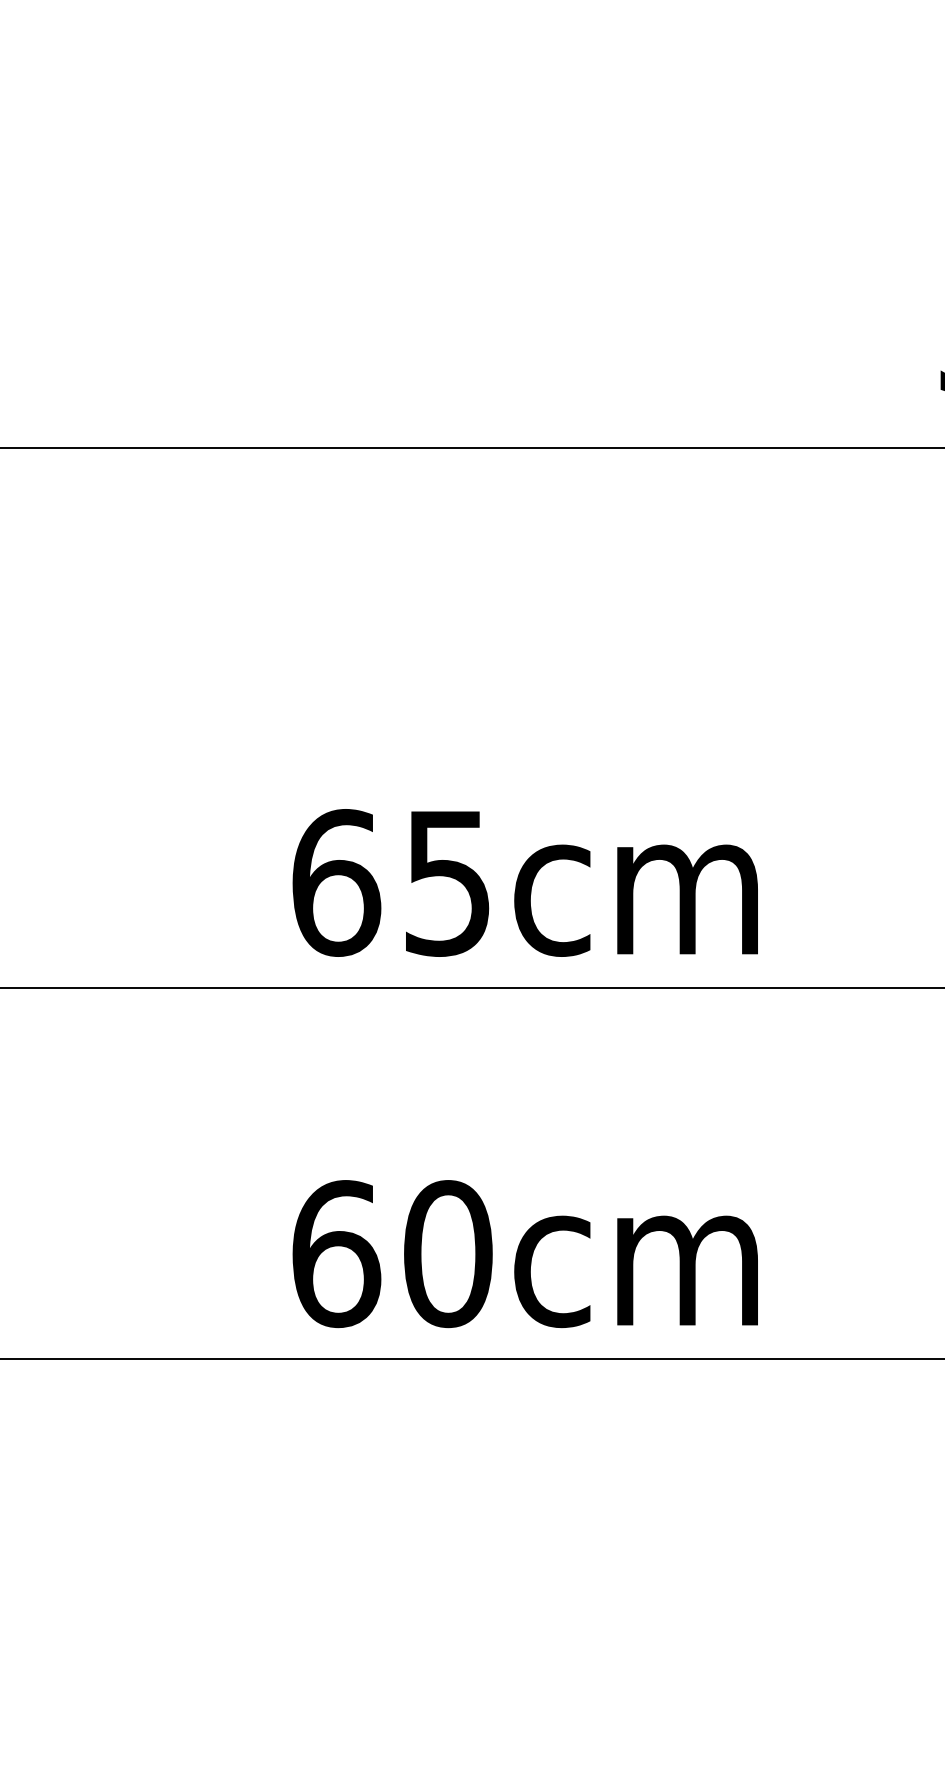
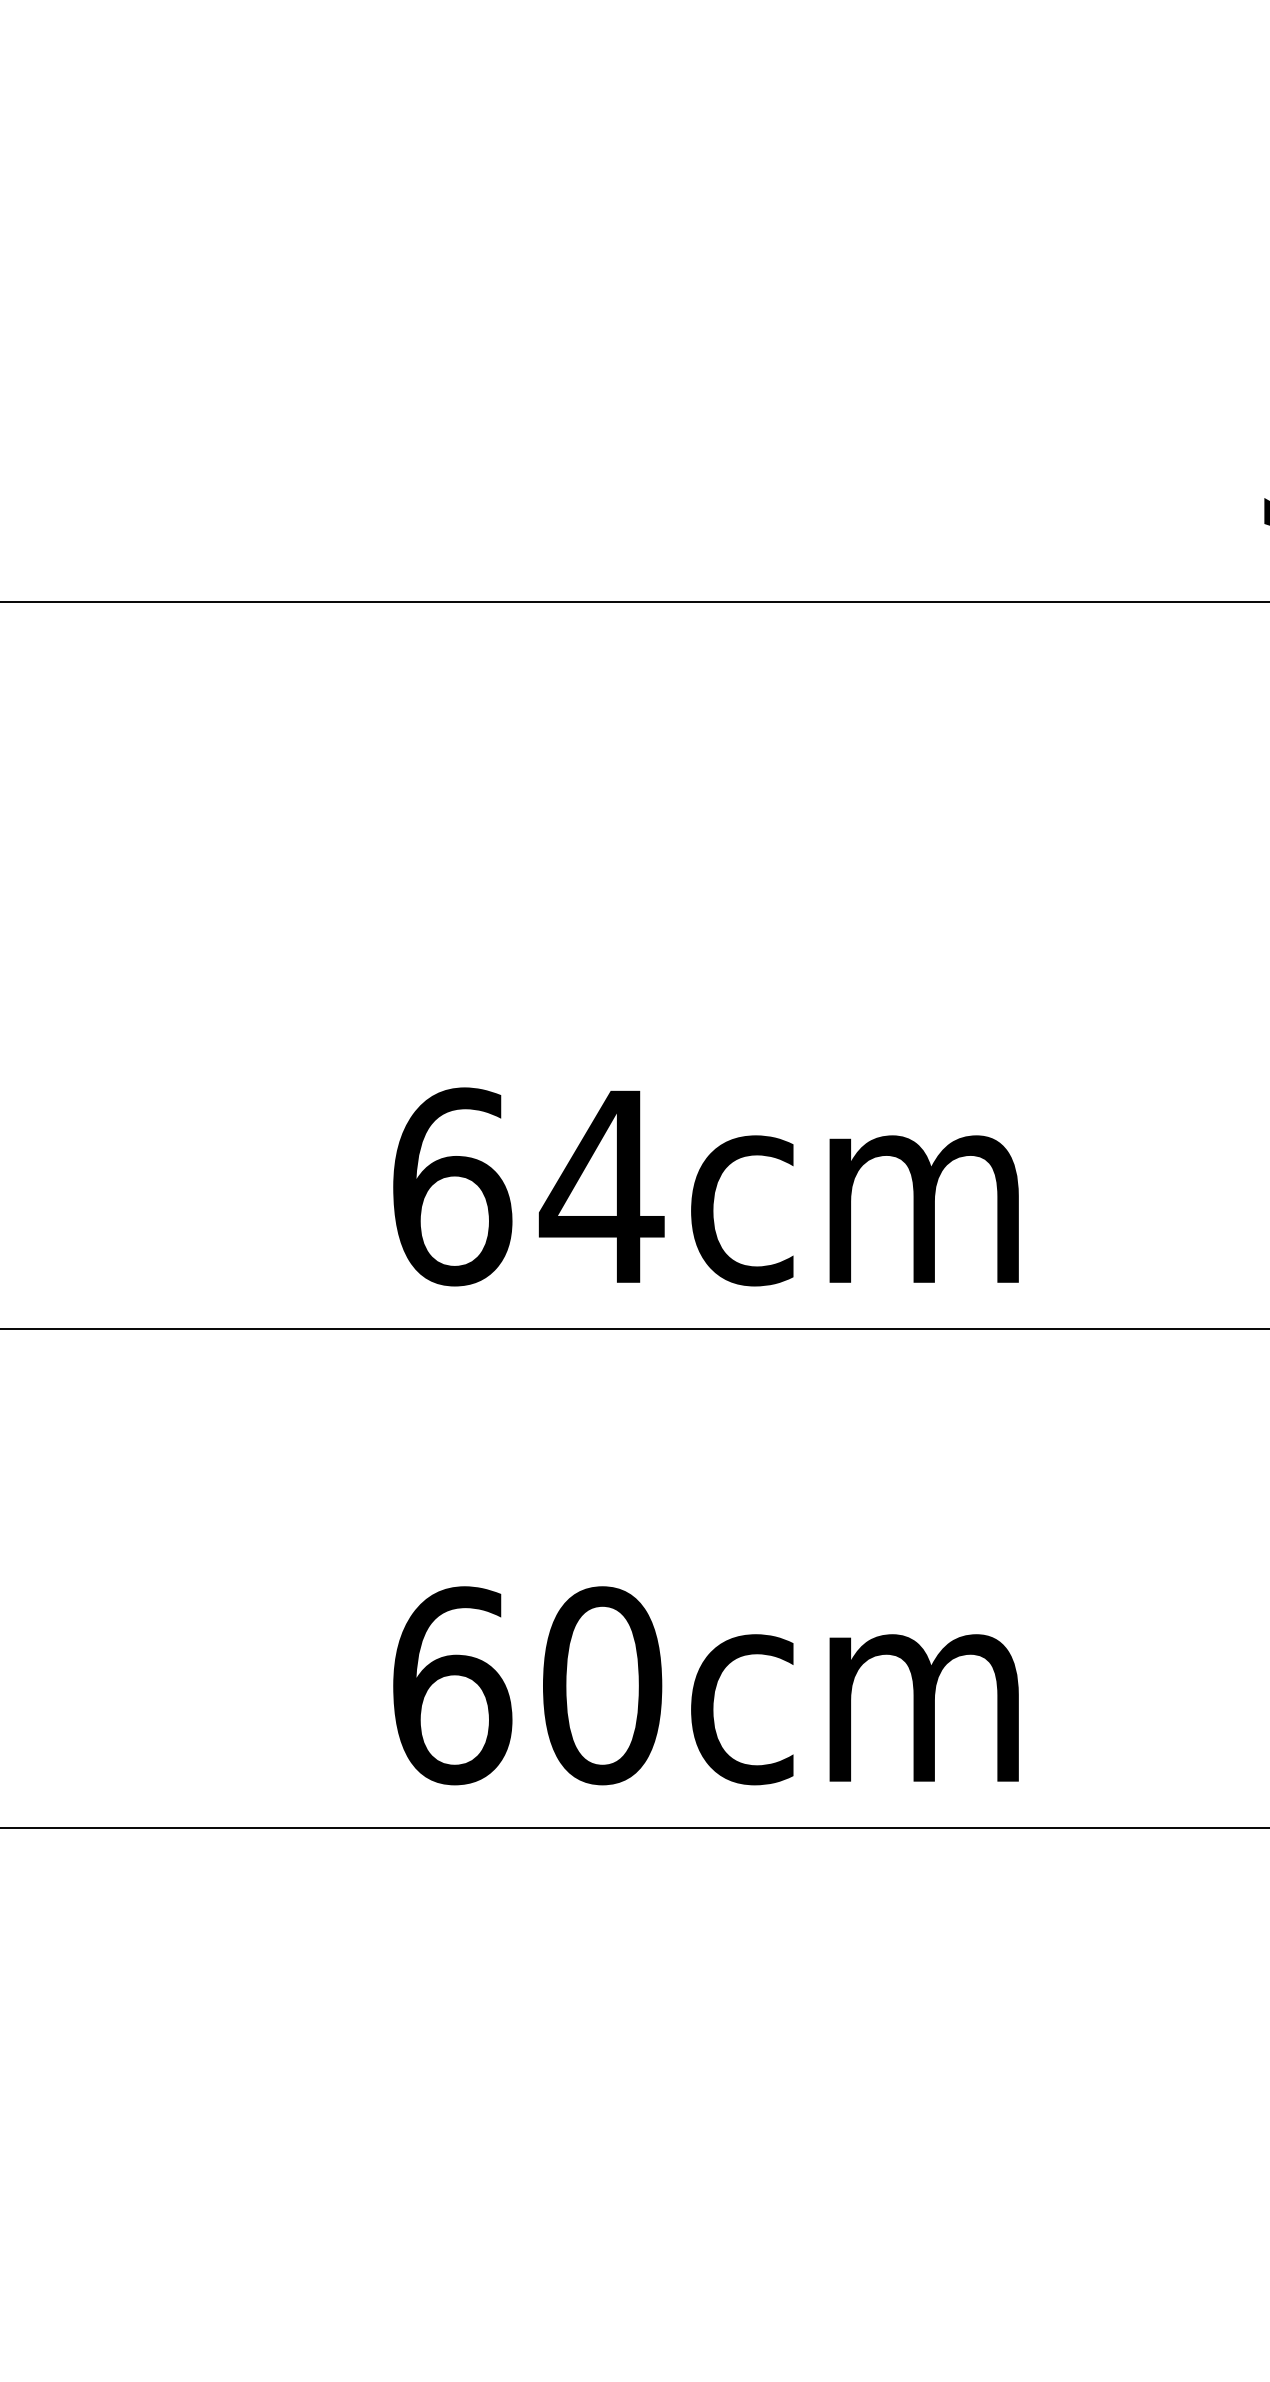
text: (447, 883) -> (601, 1187), 65cm -> 64cm

